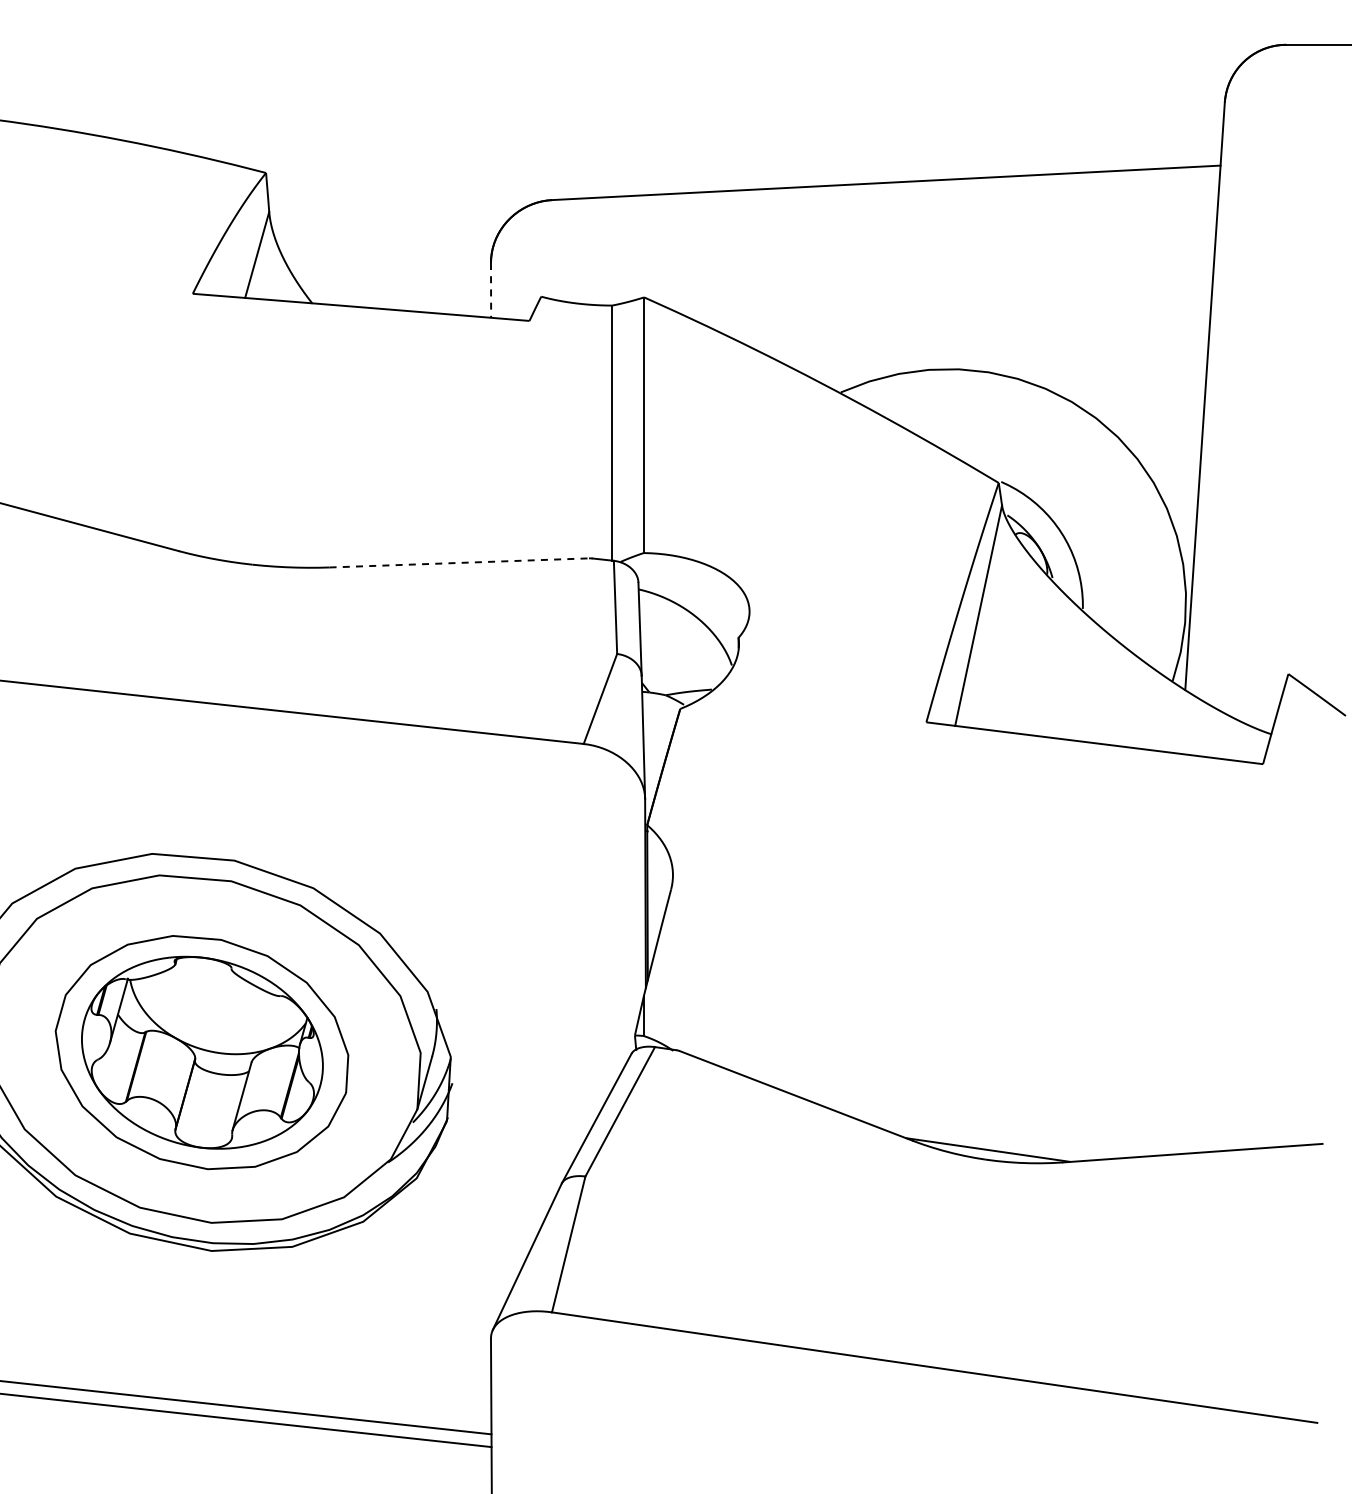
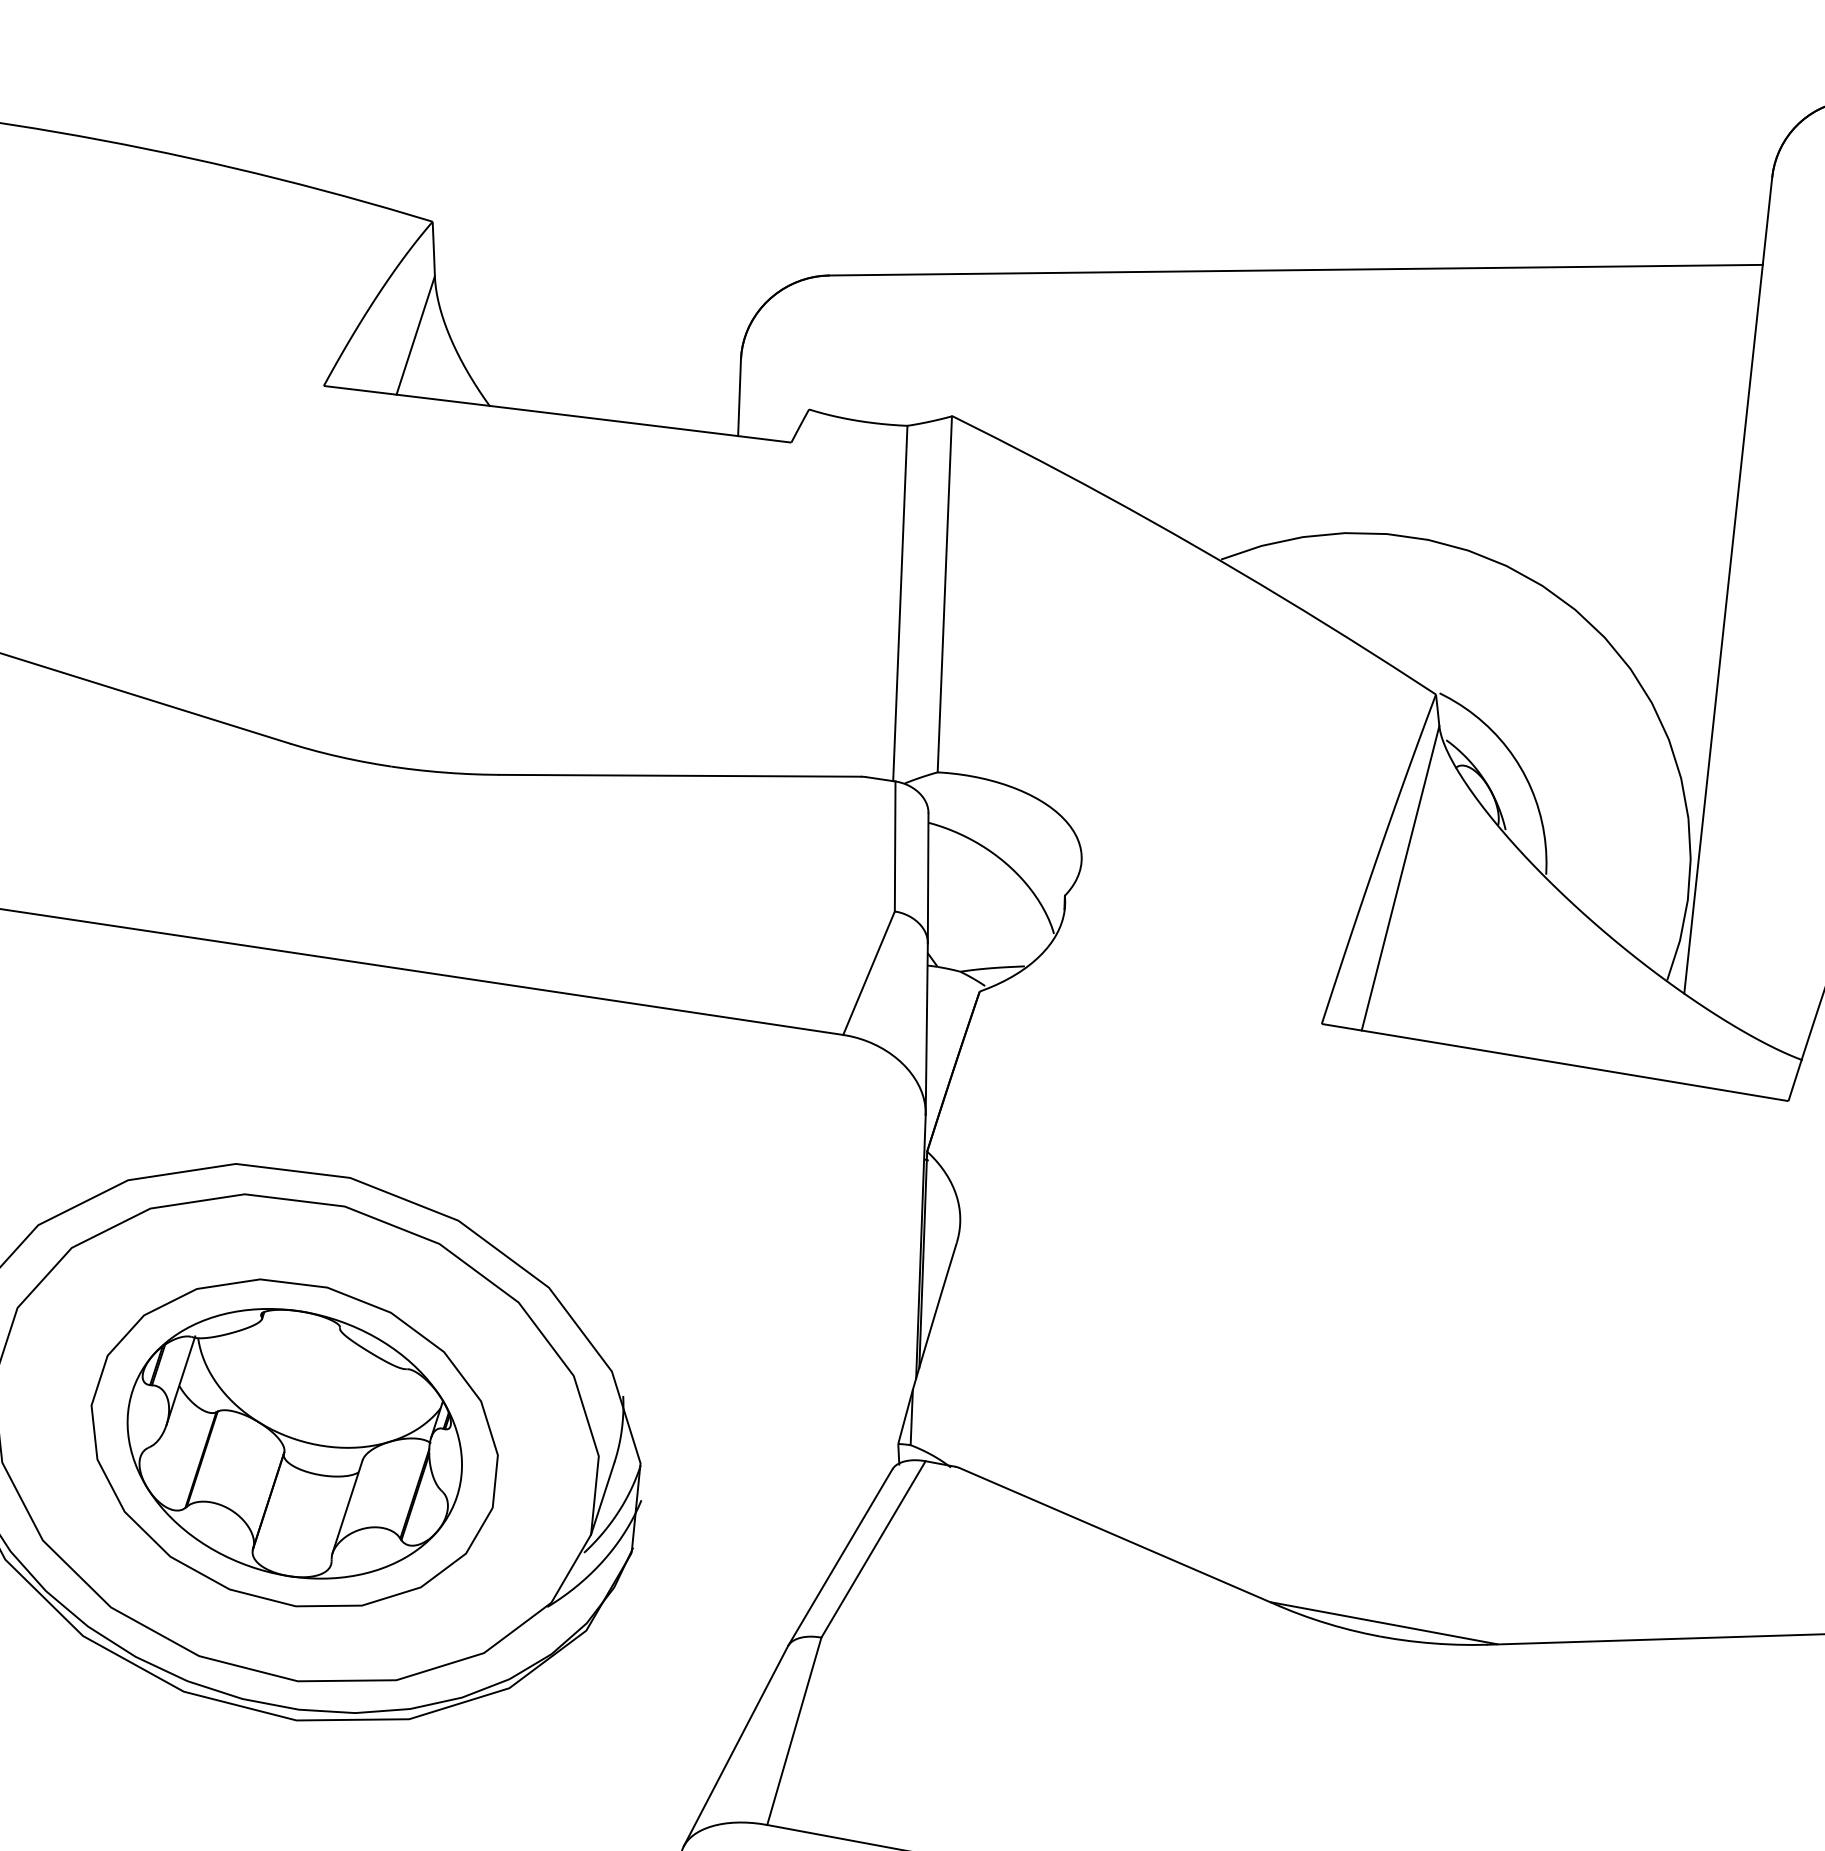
line: (491, 290) -> (740, 398), dashed -> solid
line: (459, 562) -> (680, 775), dashed -> solid

